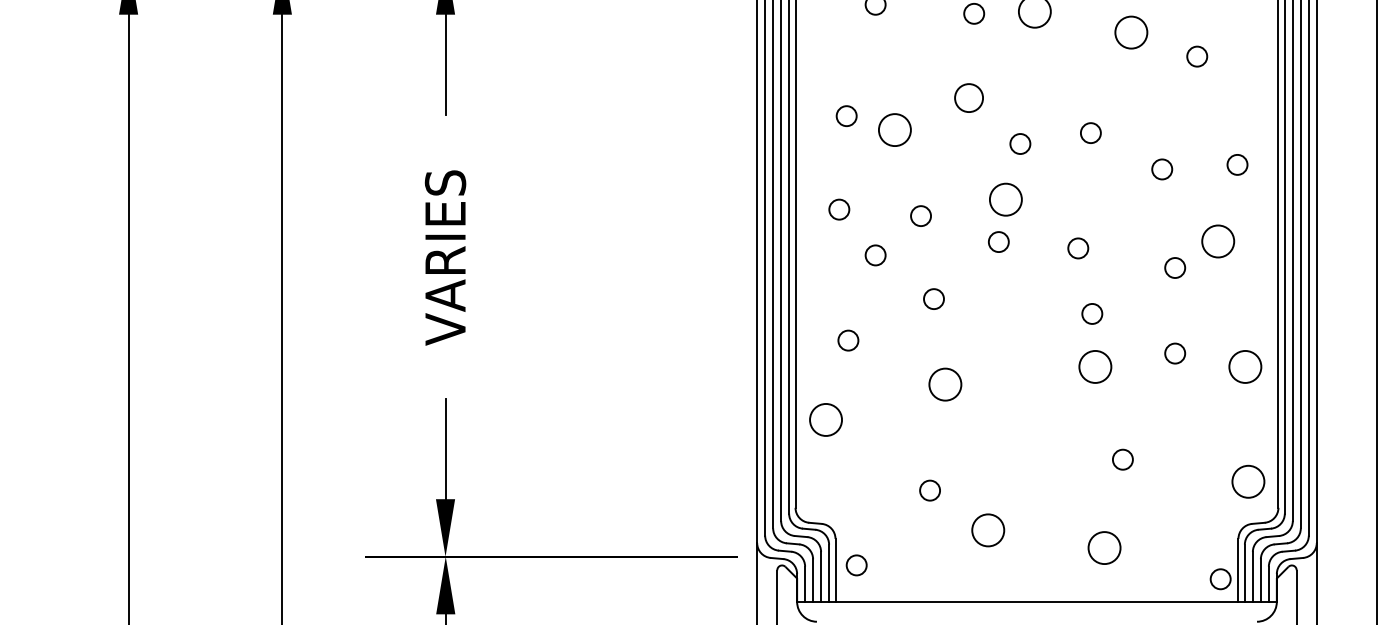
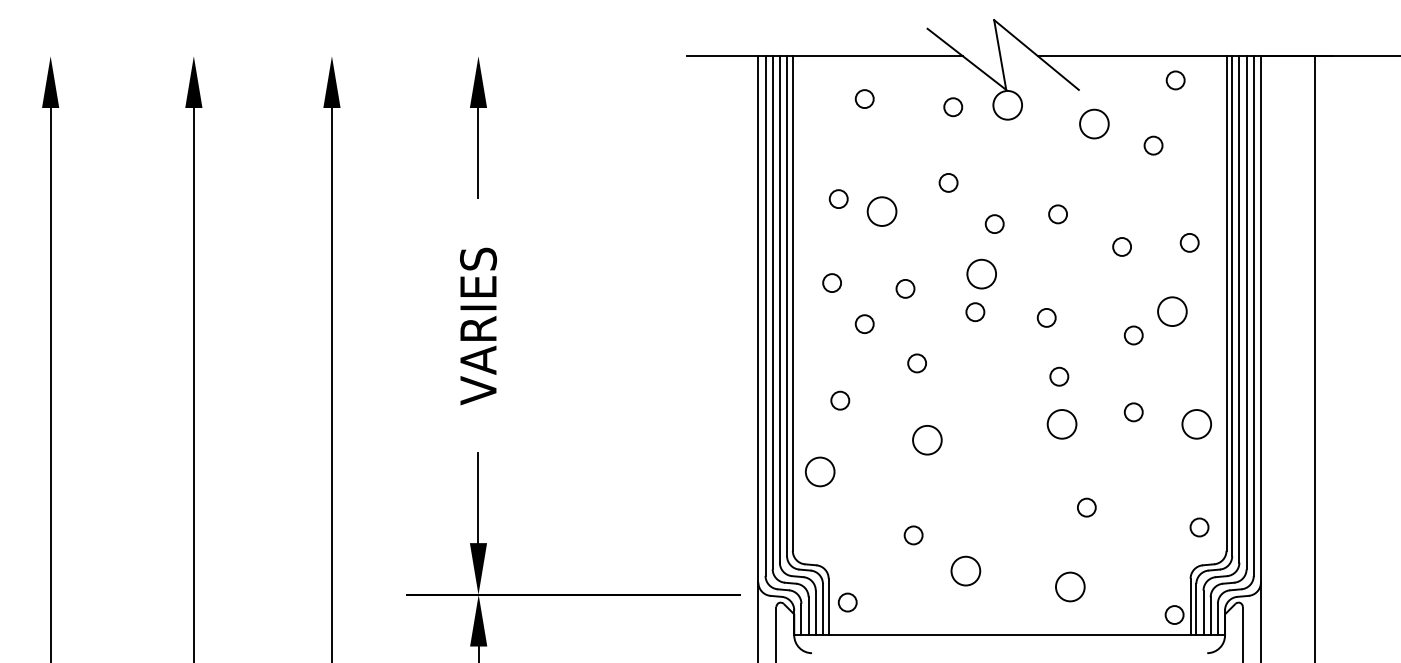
circle: (968, 97) -> (948, 182), size x0.71
circle: (1248, 481) -> (1199, 527), size x0.62

